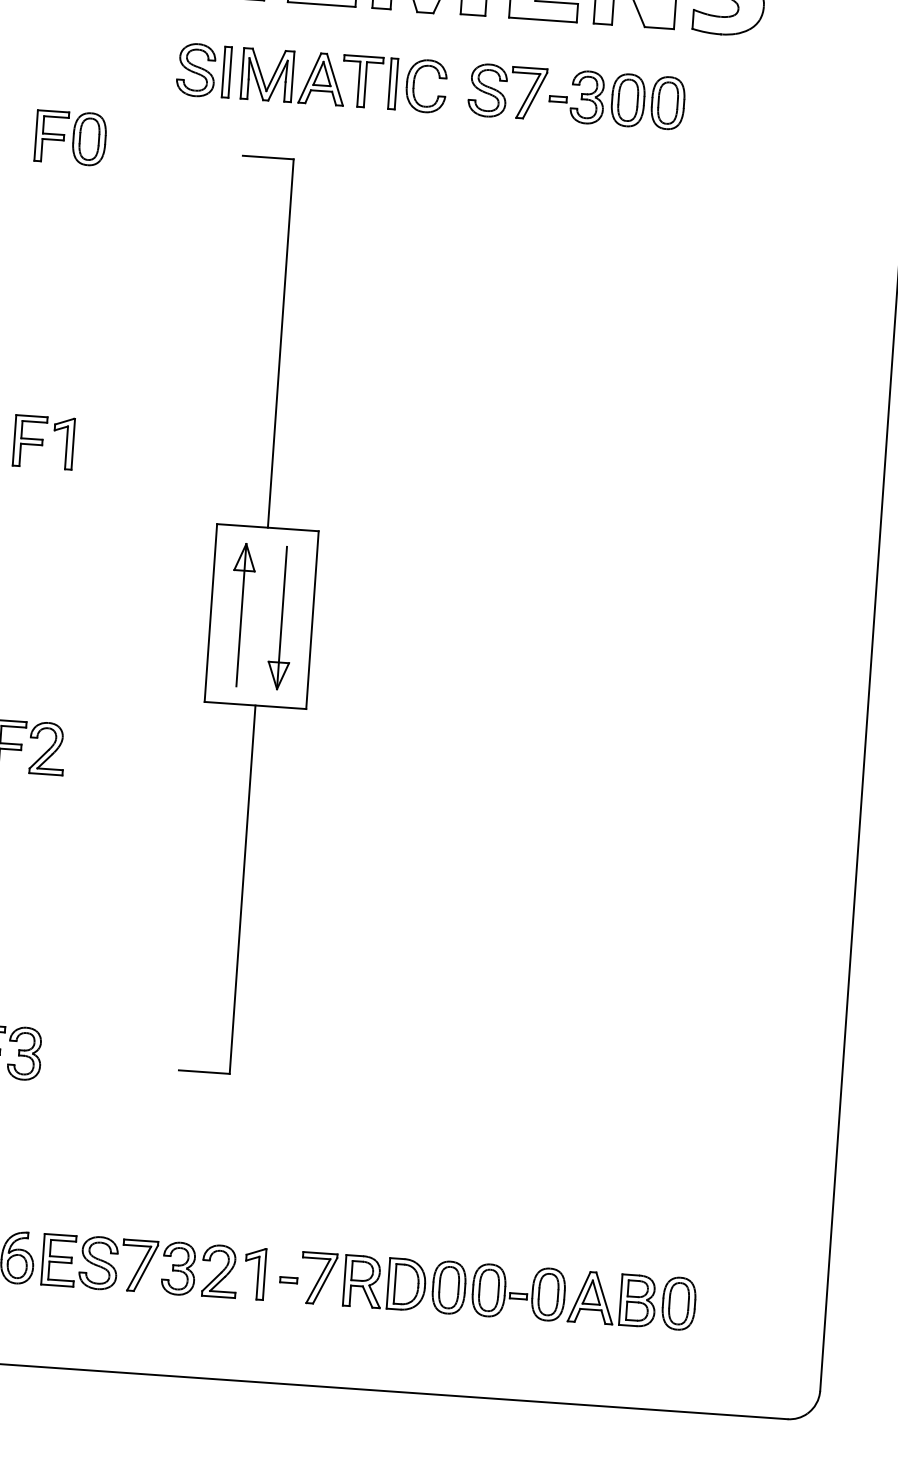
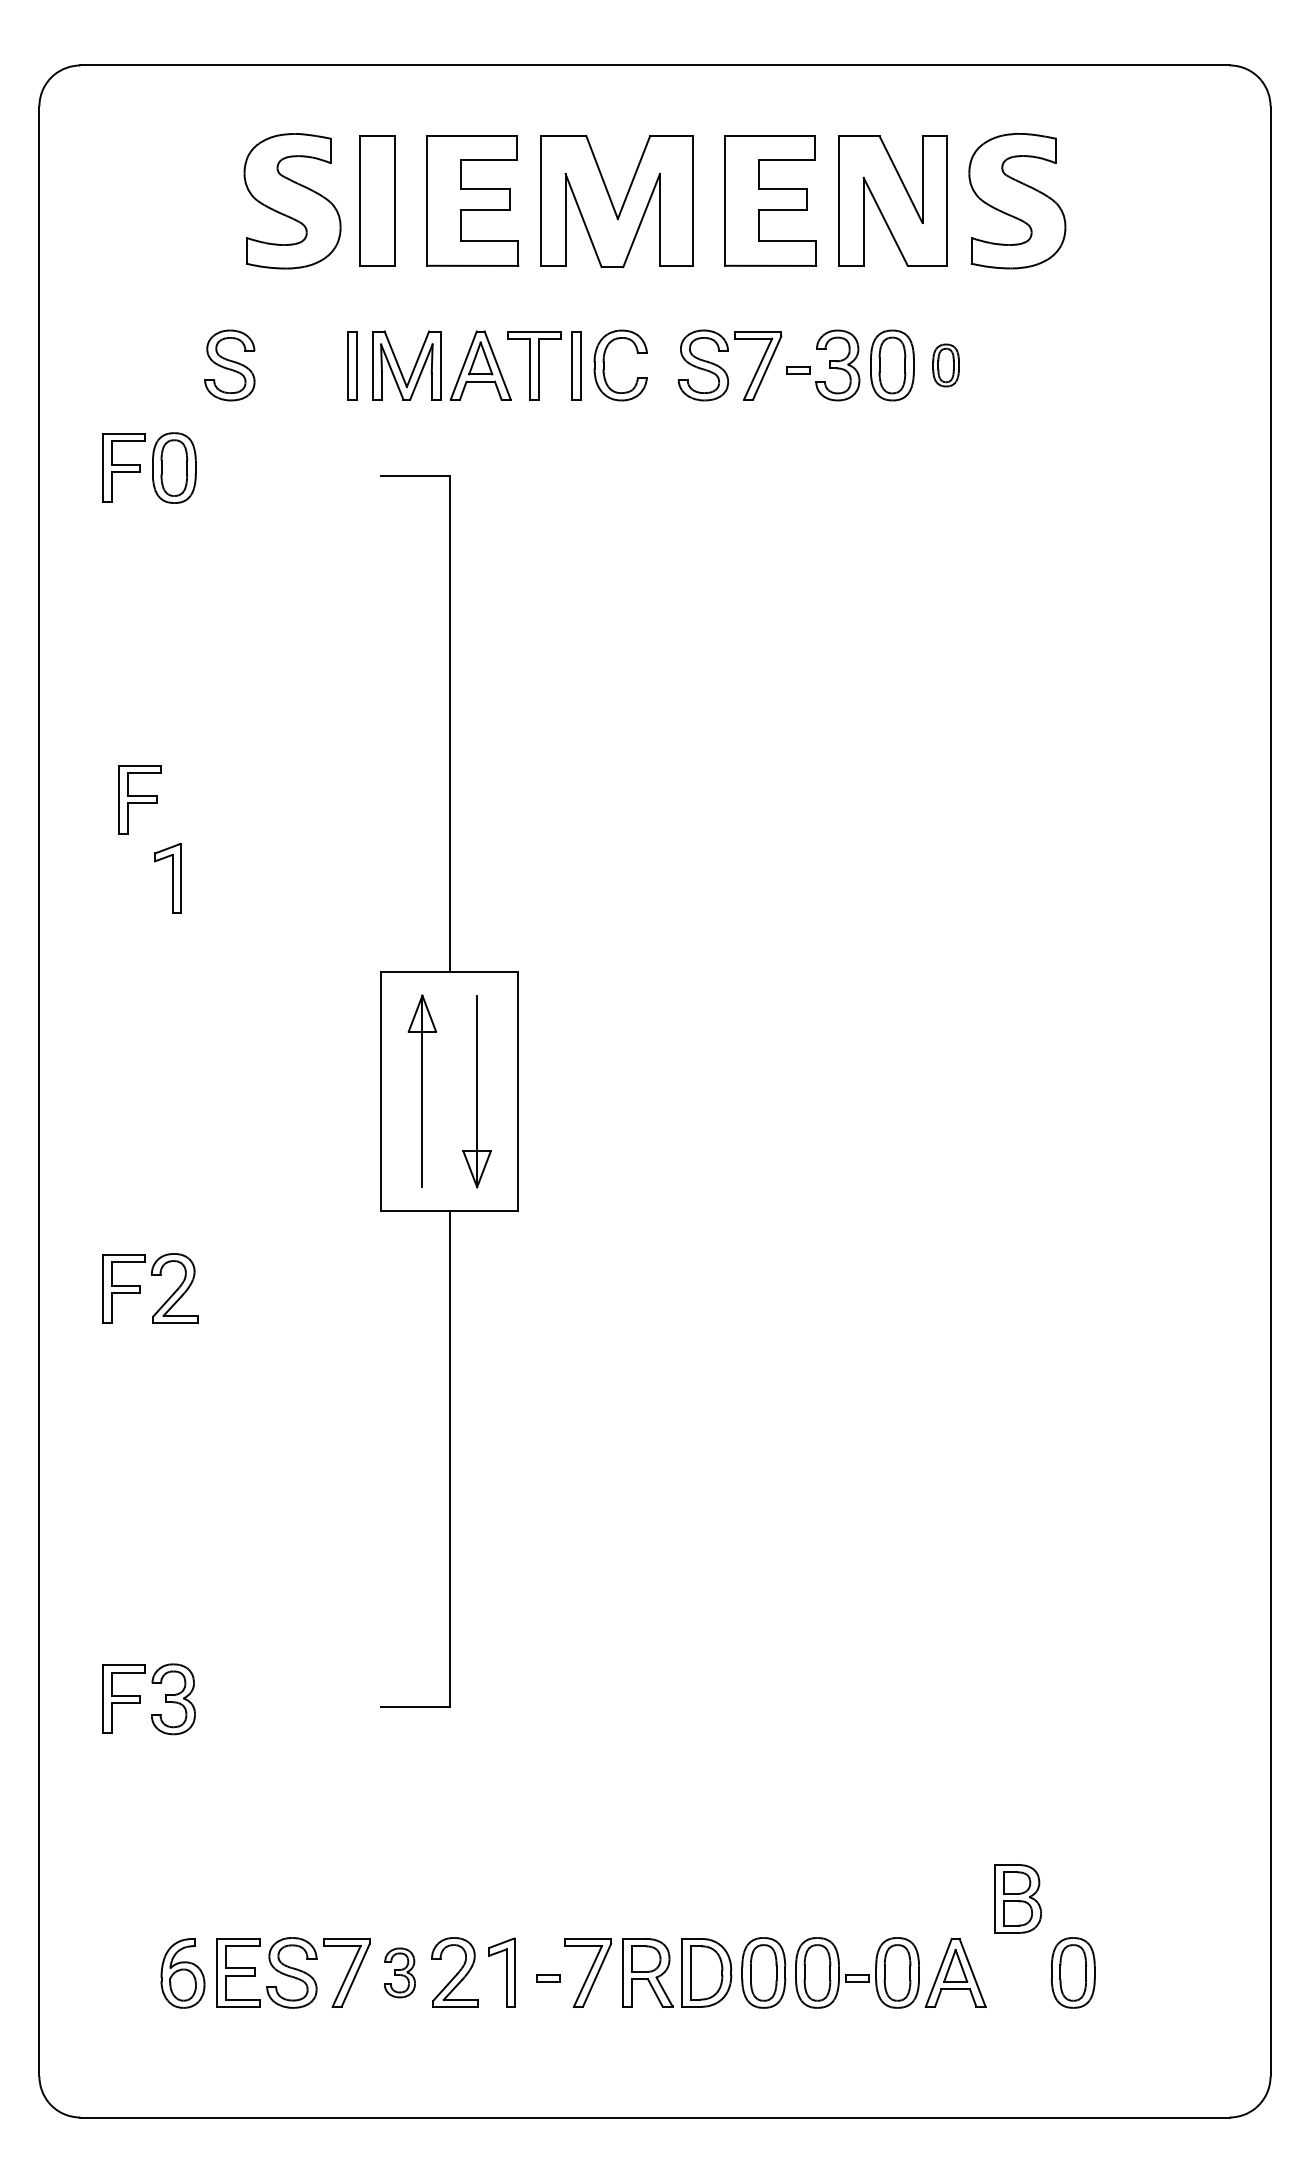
part: (195, 70) -> (229, 365), moved
part: (667, 103) -> (945, 365), size x0.6
part: (29, 441) -> (139, 799), moved
part: (178, 1268) -> (399, 1972), size x0.7
part: (637, 1300) -> (1017, 1898), moved

